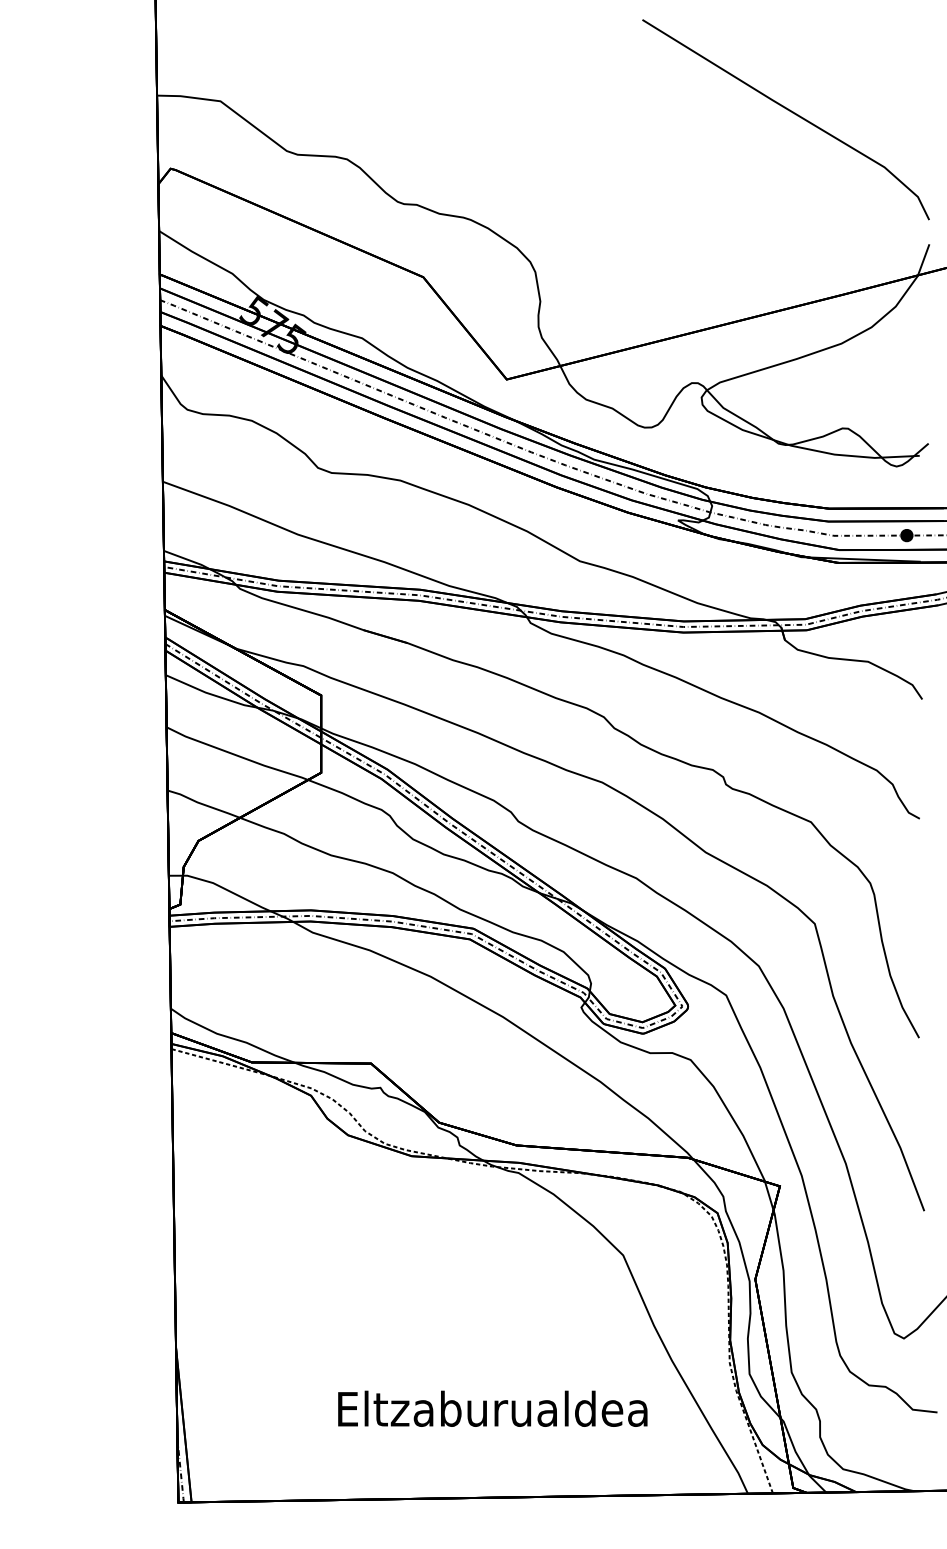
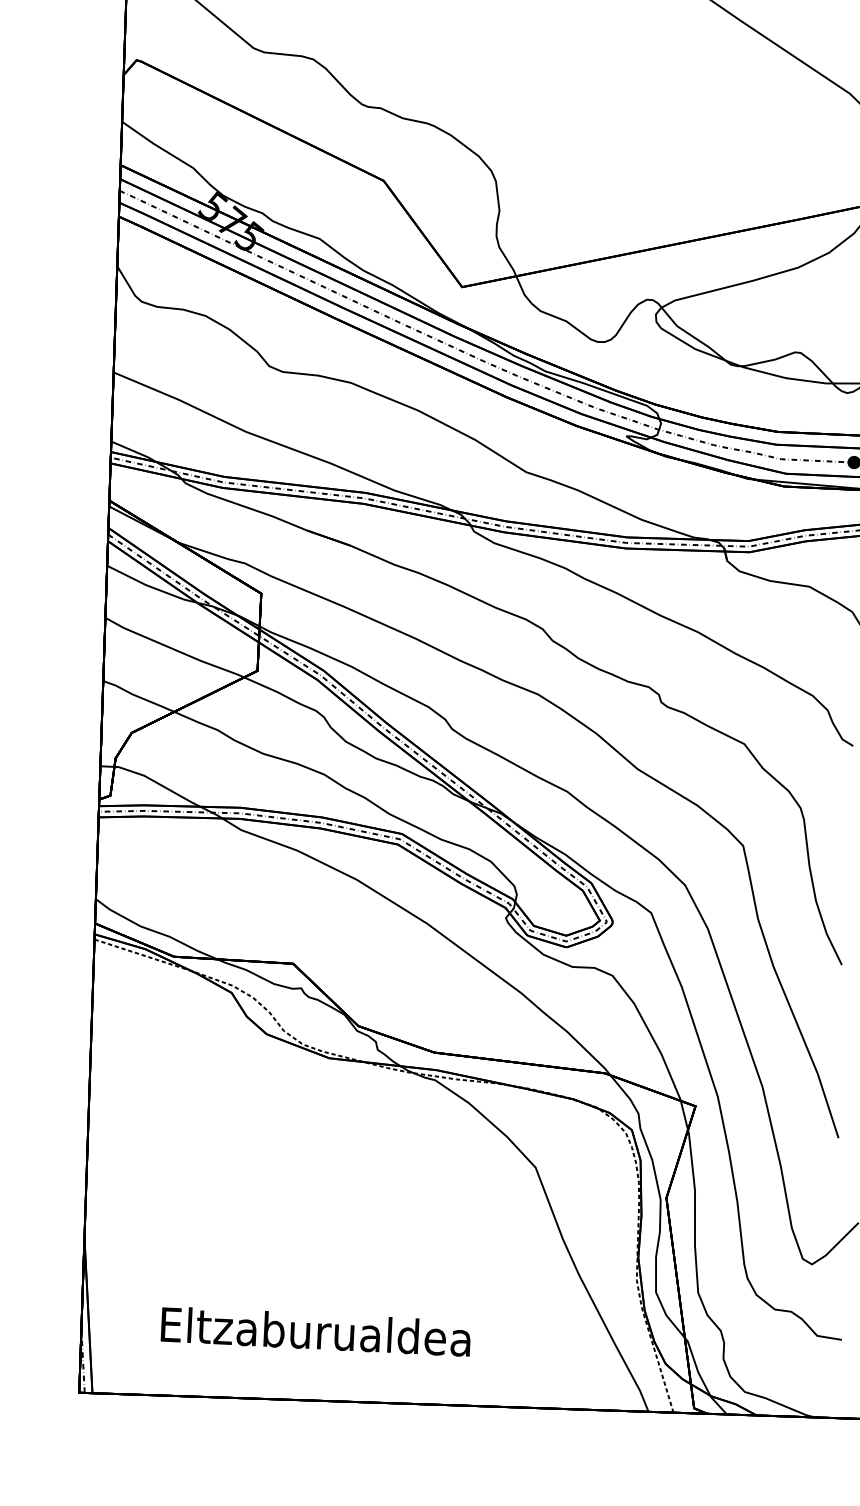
text: (492, 1408) -> (315, 1331), moved

